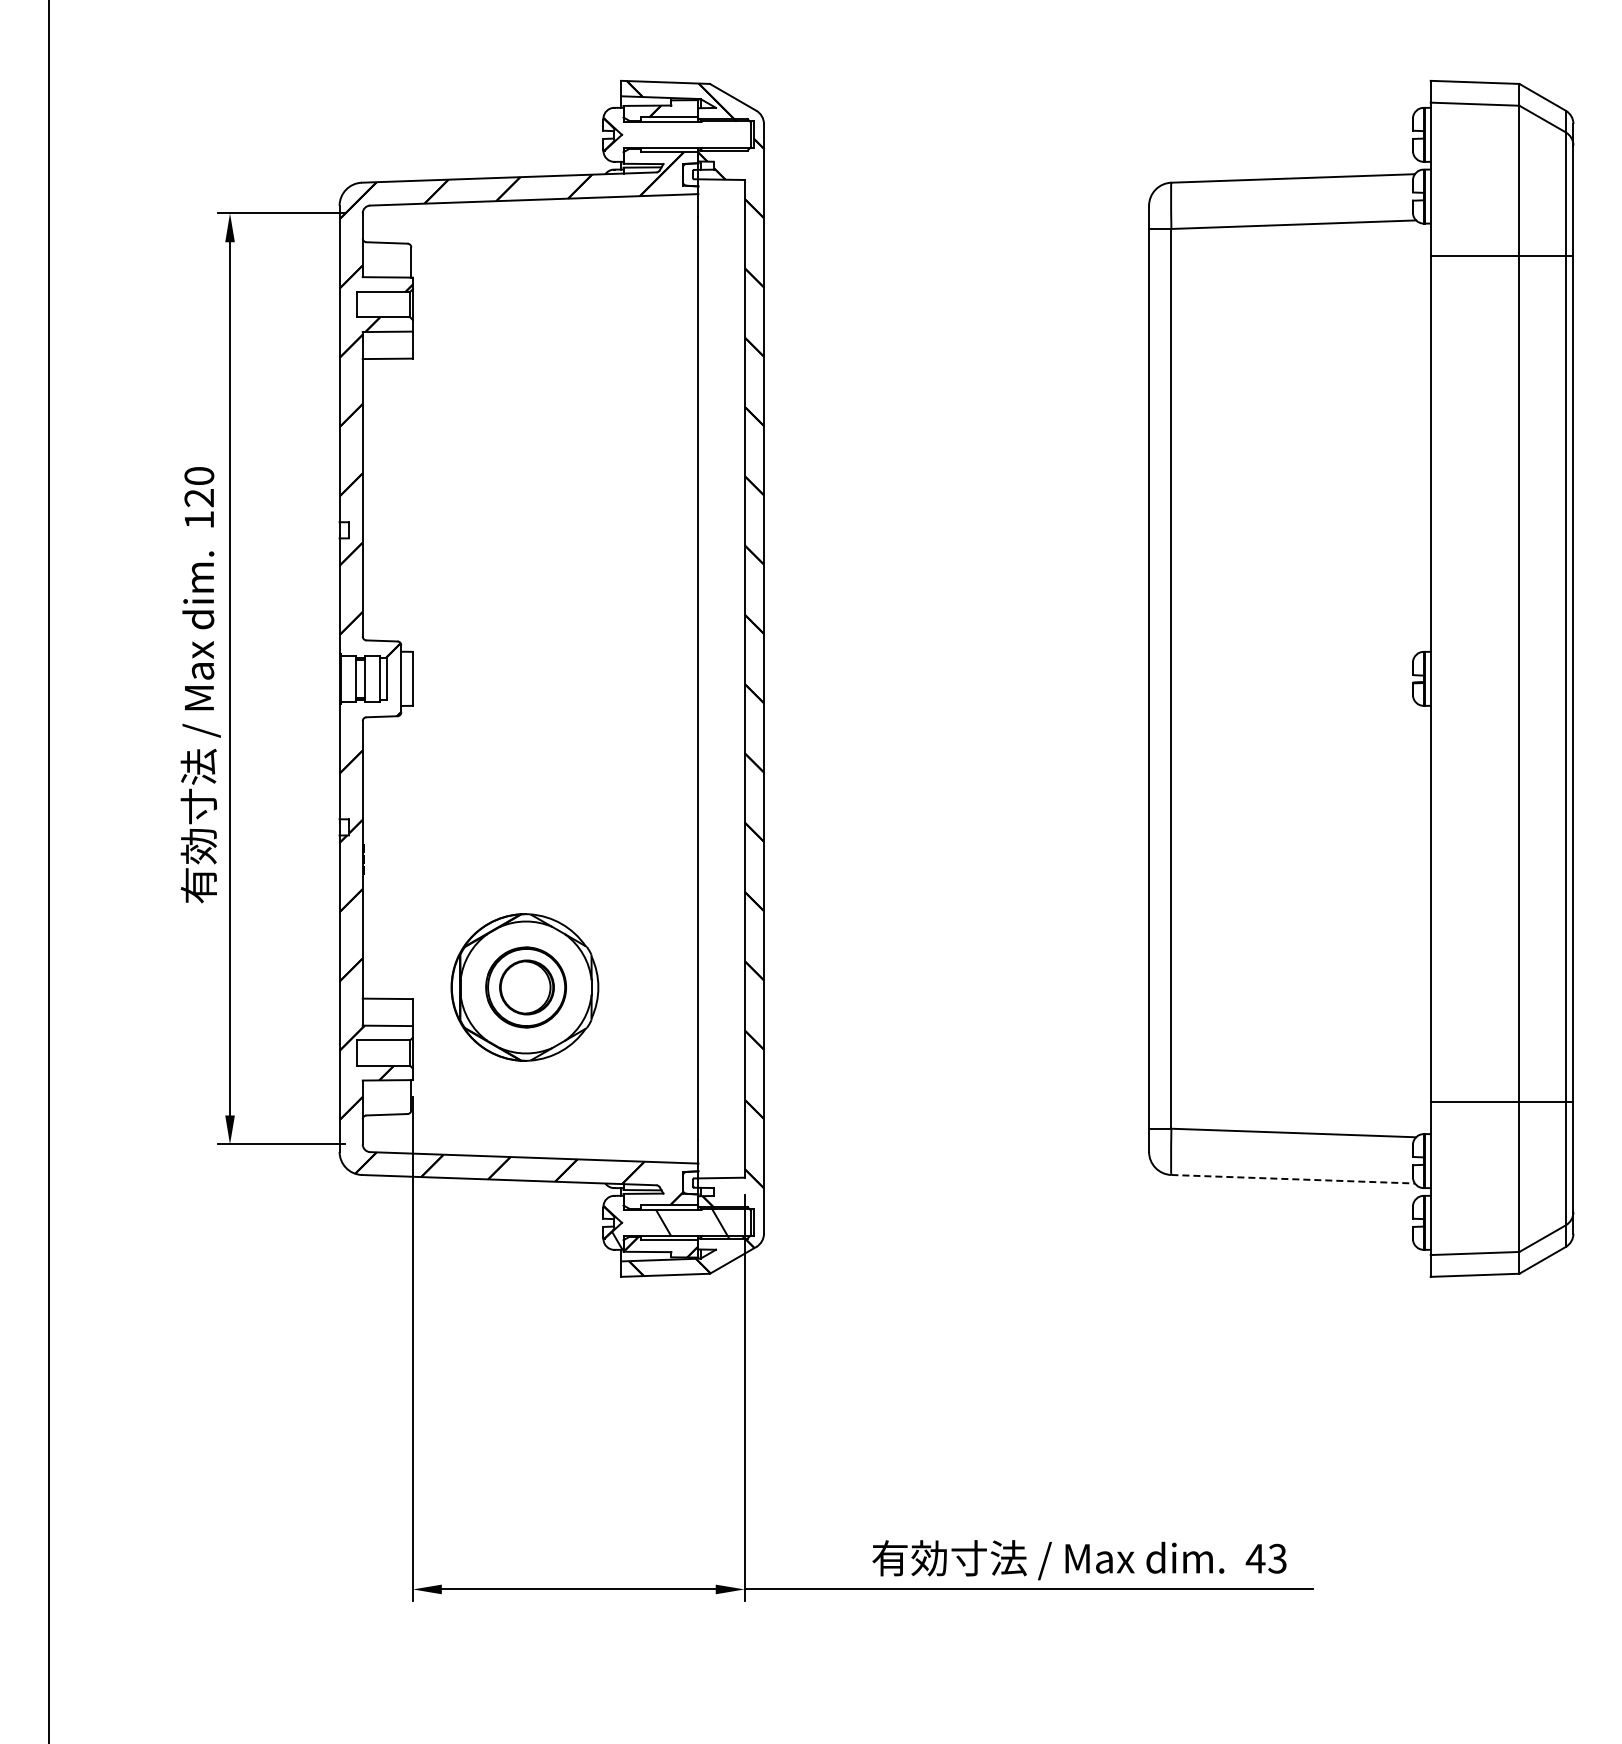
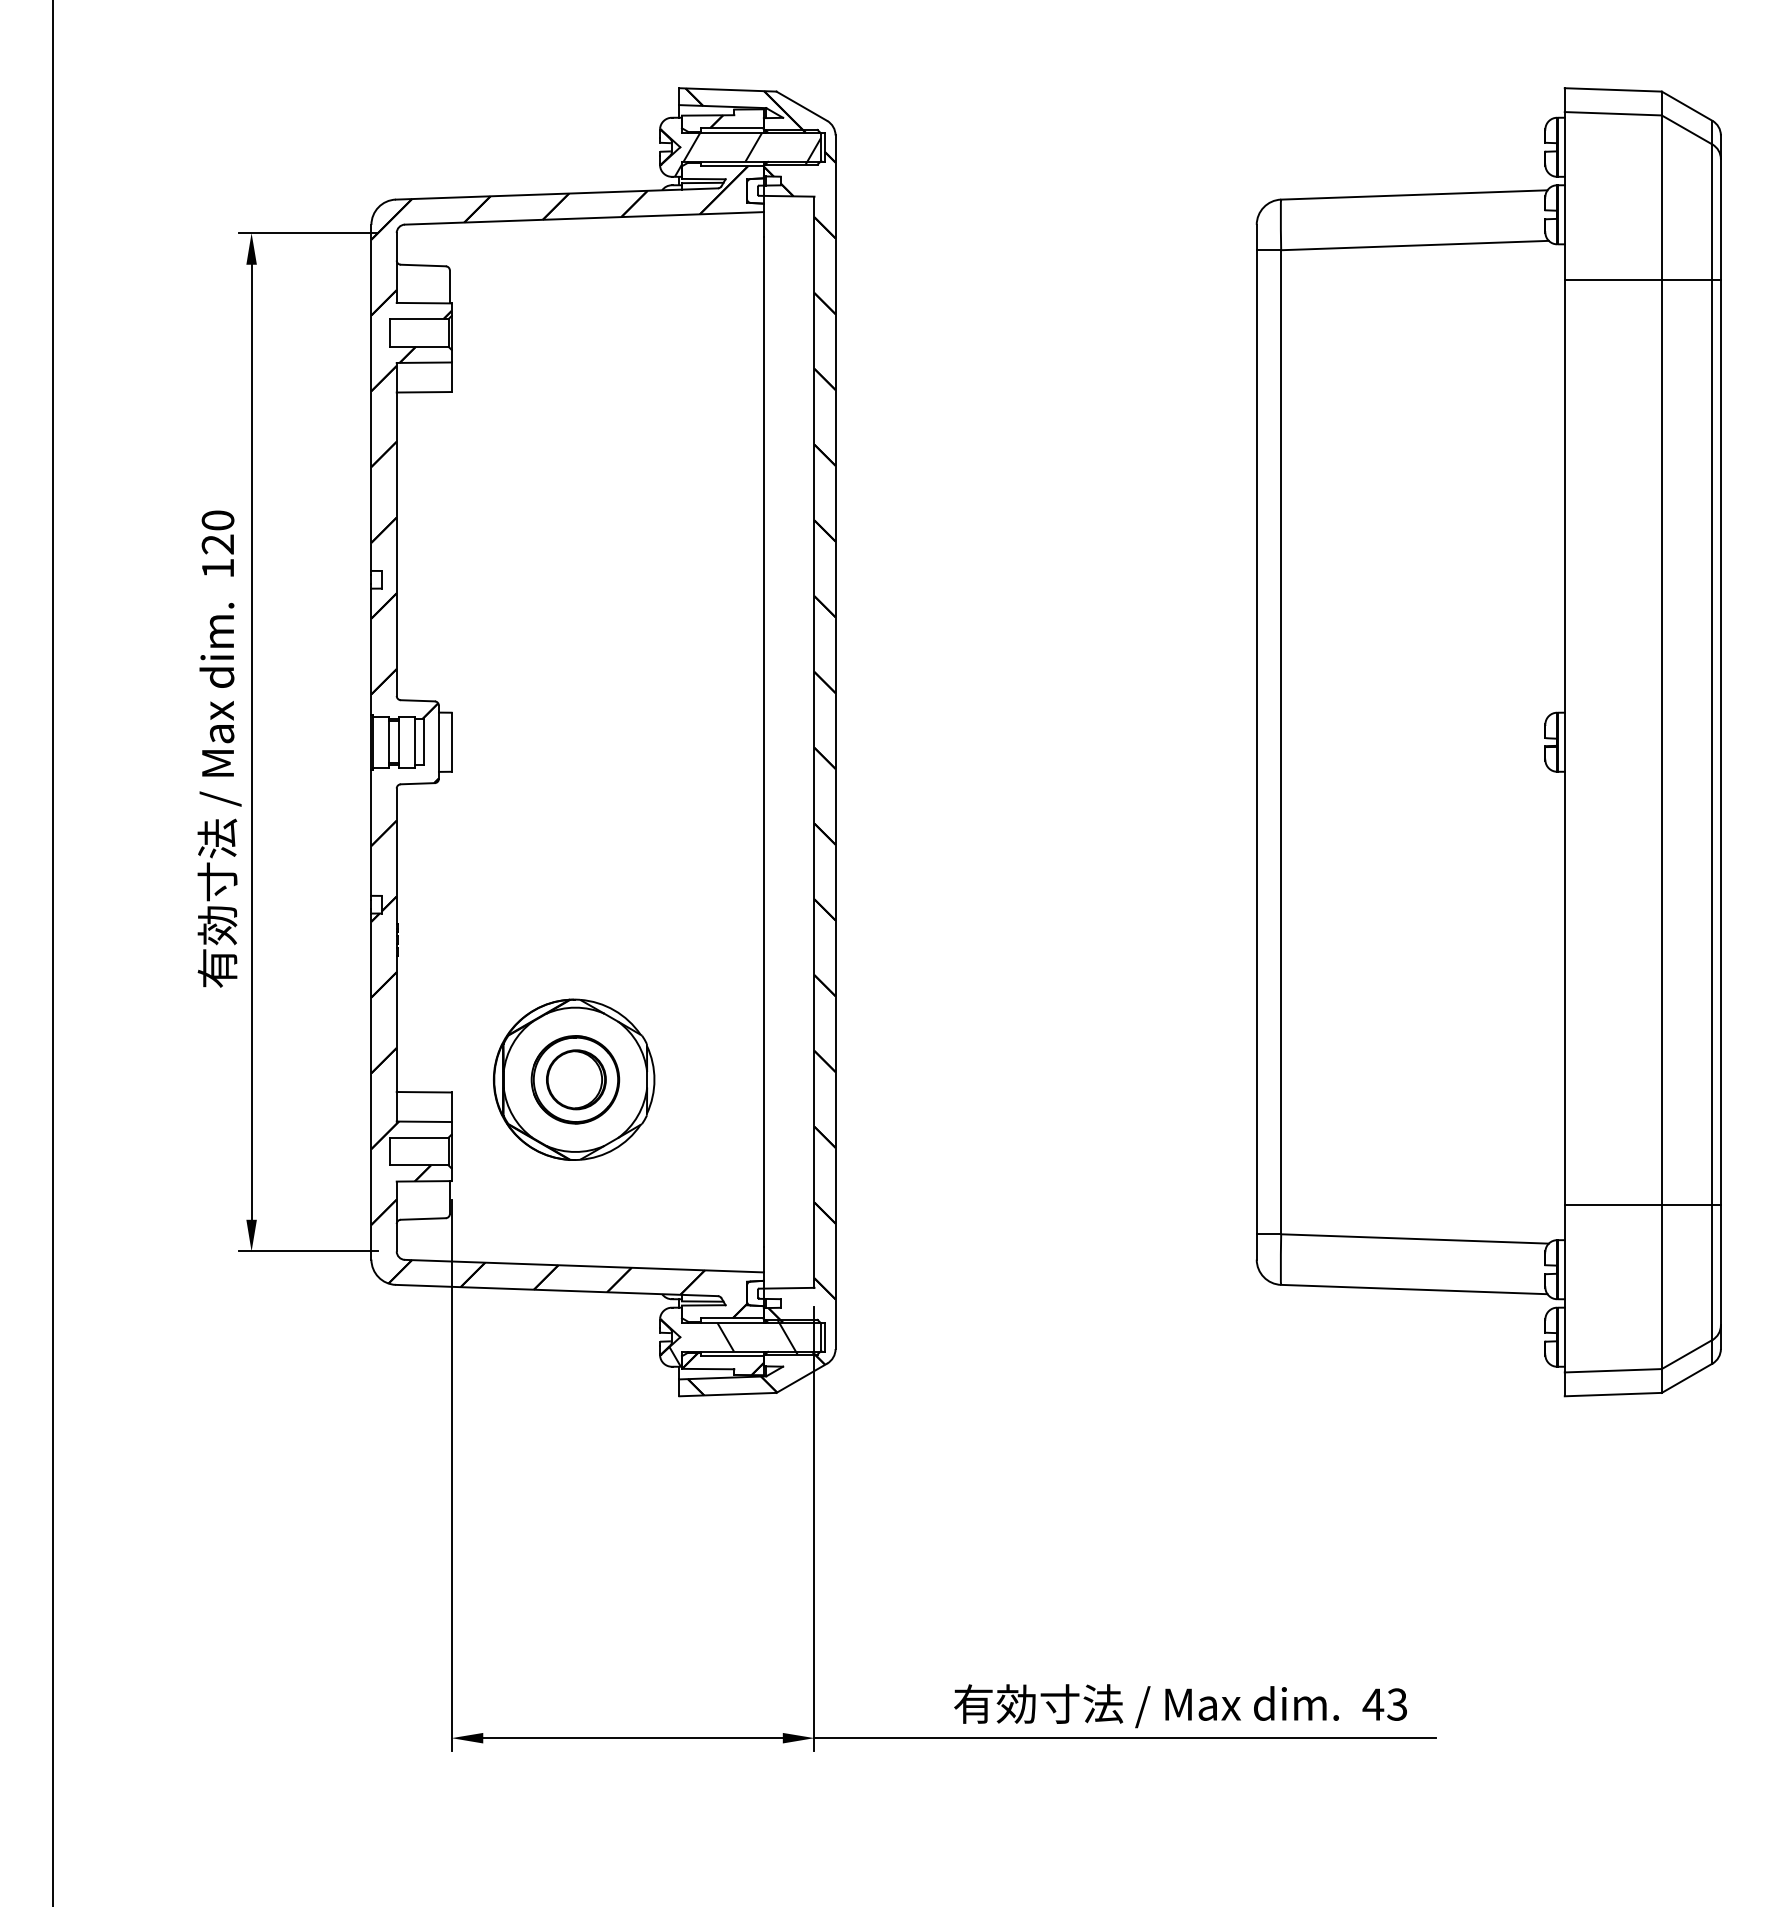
hatch: (683, 141) -> (747, 154), added
line: (1293, 1179) -> (1414, 1289), dashed -> solid

